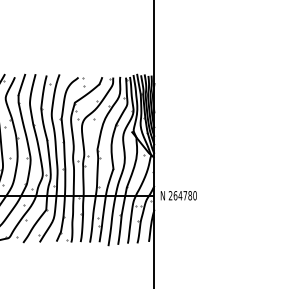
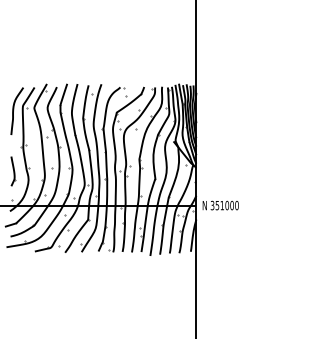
text: (179, 195) -> (221, 205), 264780 -> 351000

